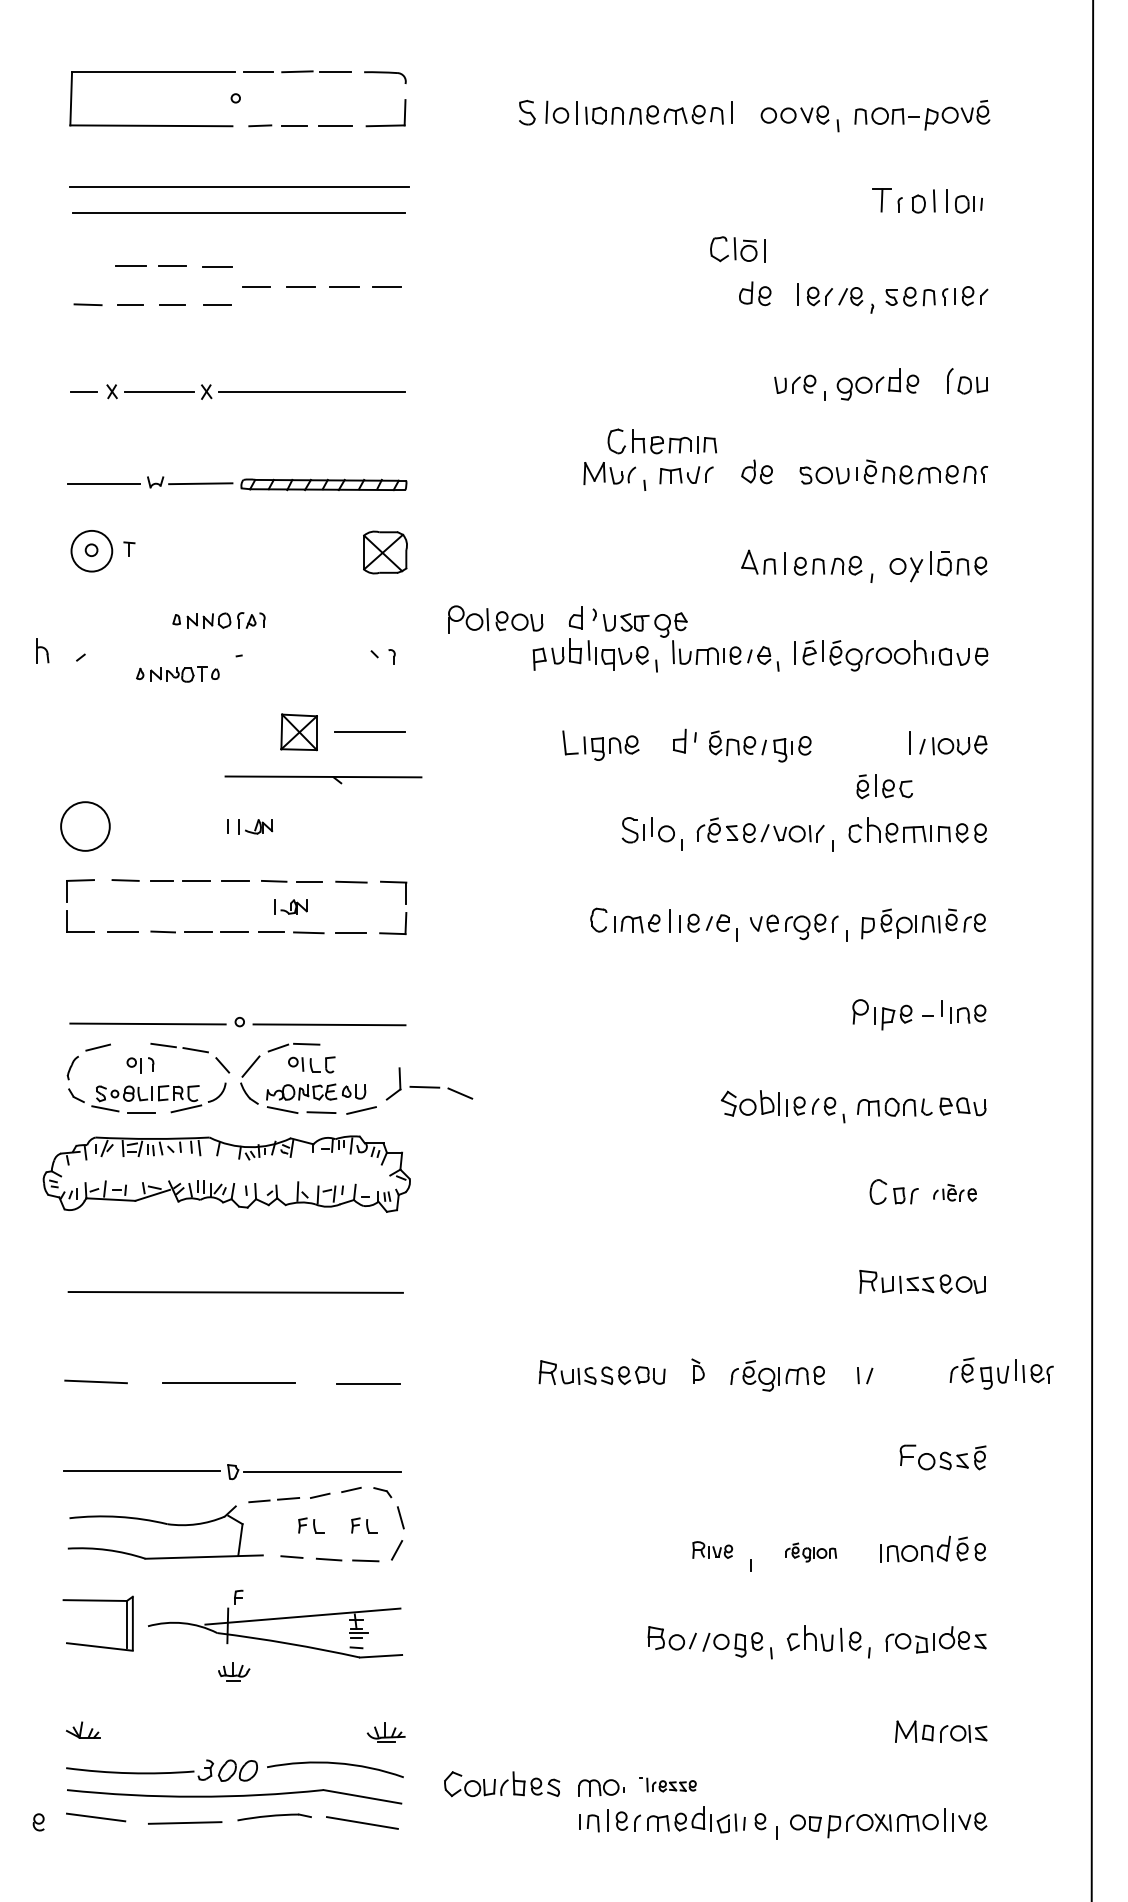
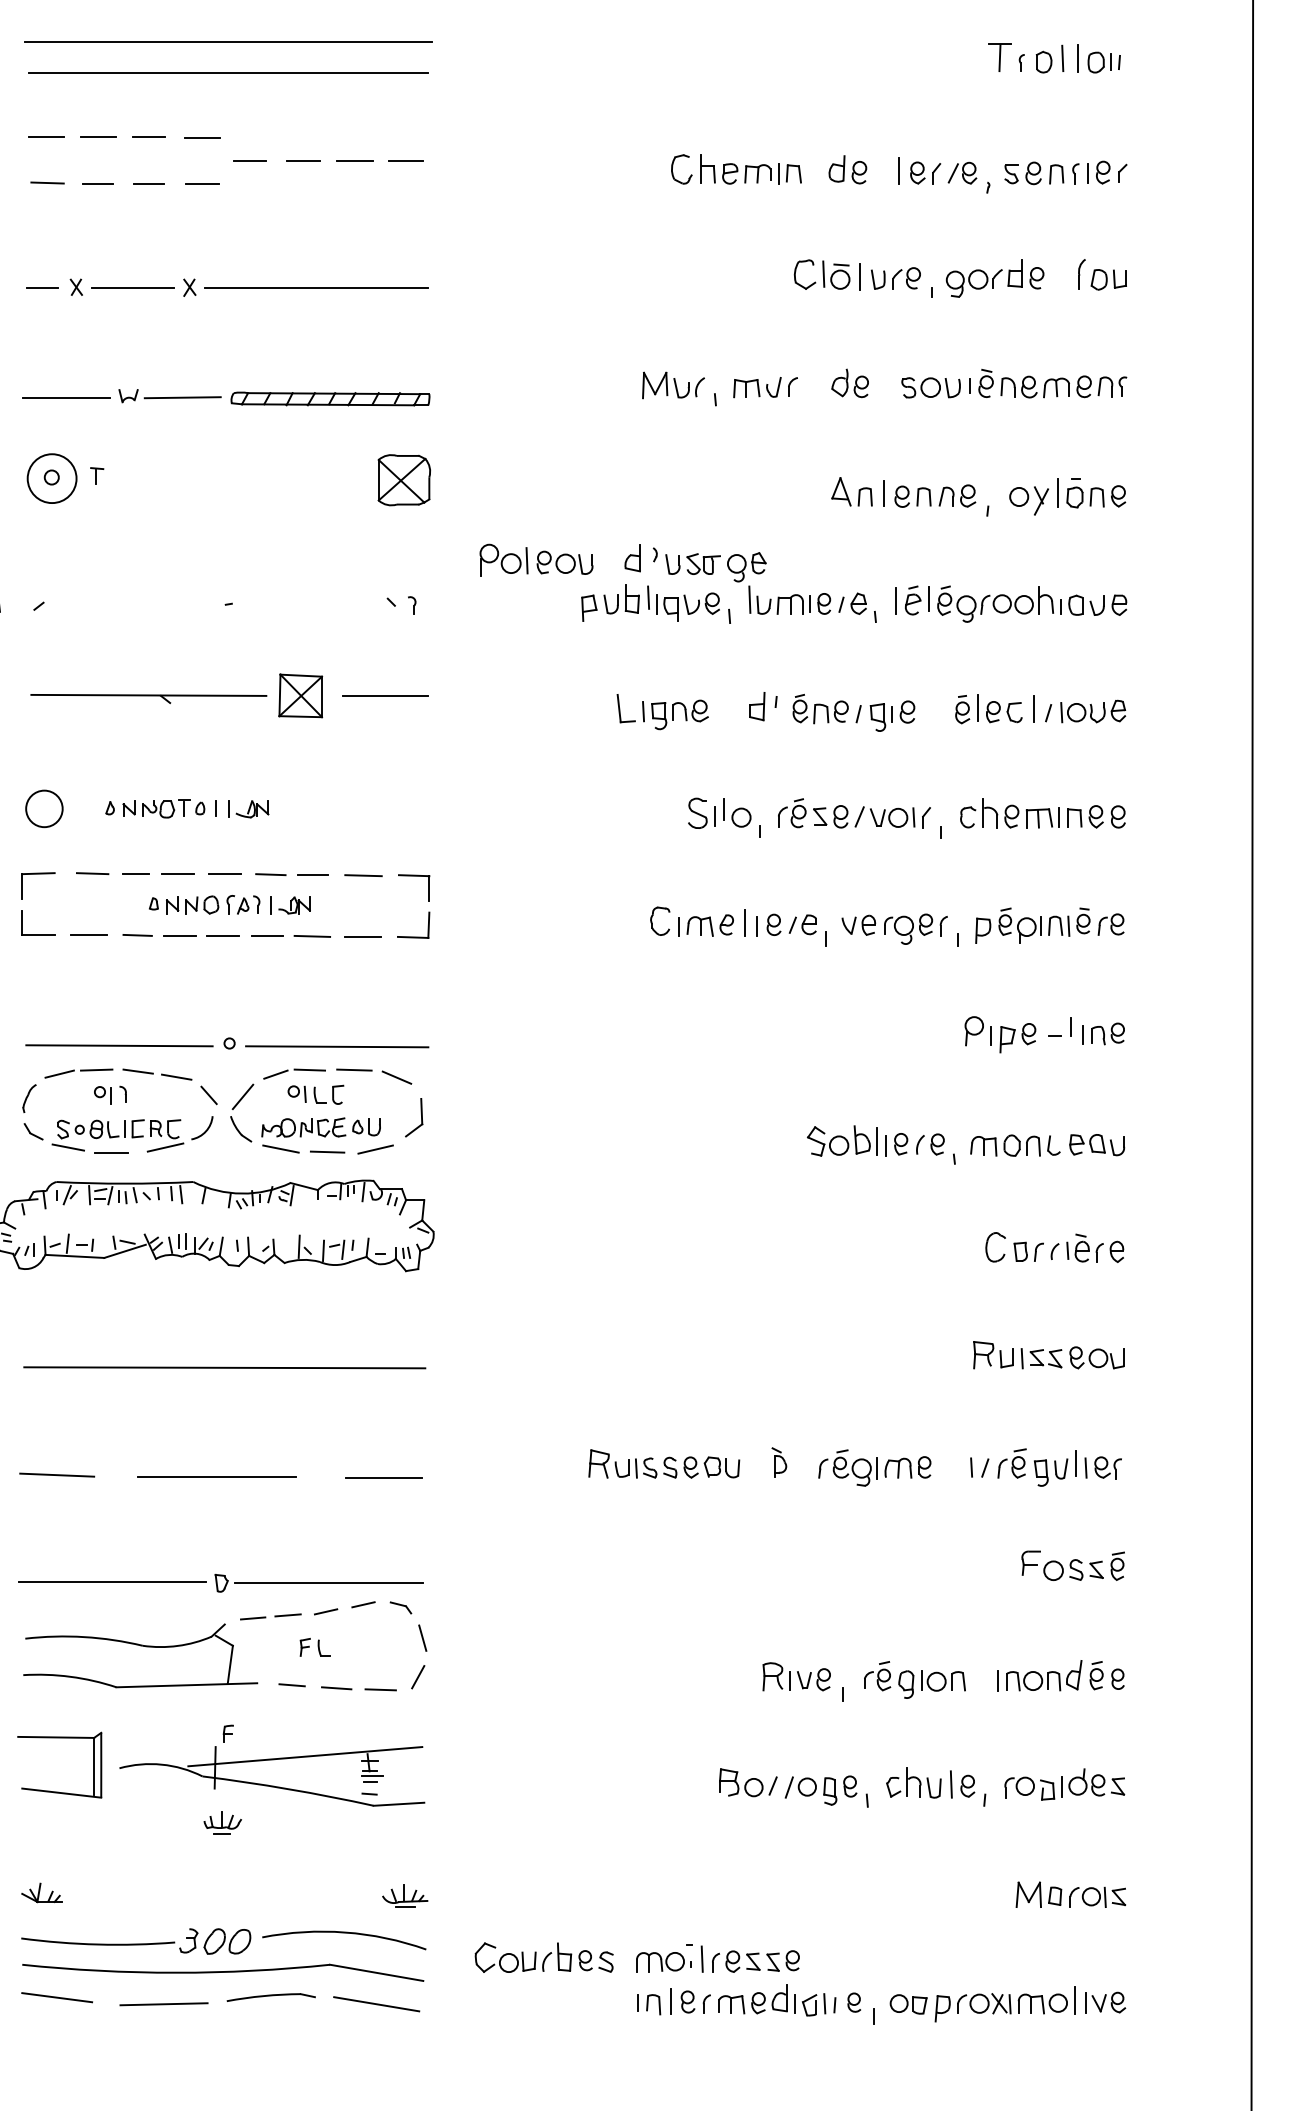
part: (737, 249) -> (826, 275), moved
line: (86, 266) -> (45, 137), added
part: (662, 441) -> (736, 169), moved
part: (218, 620) -> (204, 904), moved
part: (177, 674) -> (154, 808), moved
part: (323, 779) -> (148, 698), moved
part: (884, 786) -> (988, 709), moved
circle: (85, 826) -> (44, 808), size x0.62
line: (128, 1043) -> (96, 1069), added
part: (441, 1092) -> (374, 1076), moved
part: (954, 1192) -> (1086, 1247), size x1.43
part: (1001, 1373) -> (1059, 1467), moved
part: (364, 1525) -> (379, 1647), removed
part: (712, 1549) -> (796, 1676), size x1.43
part: (810, 1552) -> (914, 1679), size x1.67
part: (667, 1784) -> (742, 1958), size x1.67

